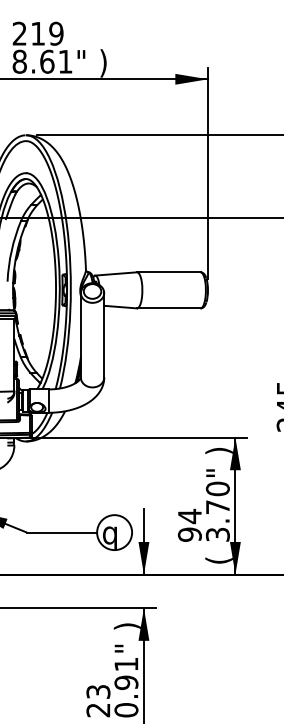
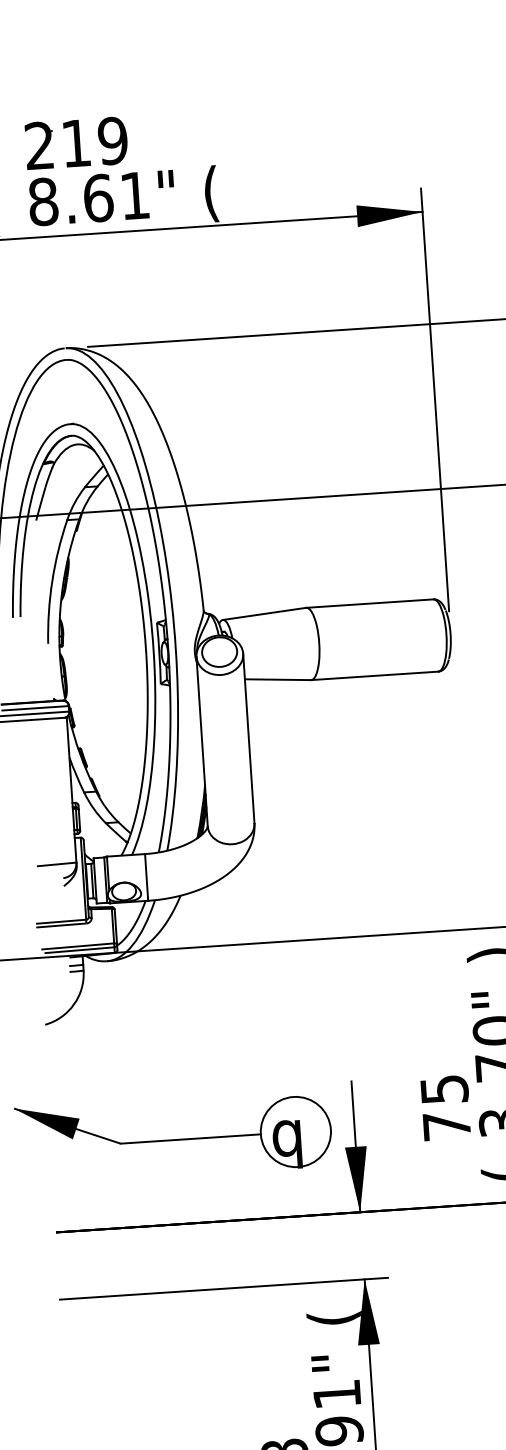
text: (103, 63) -> (211, 194), ) -> (
text: (189, 524) -> (444, 1105), 94 -> 75
text: (127, 626) -> (334, 1318), ) -> (

